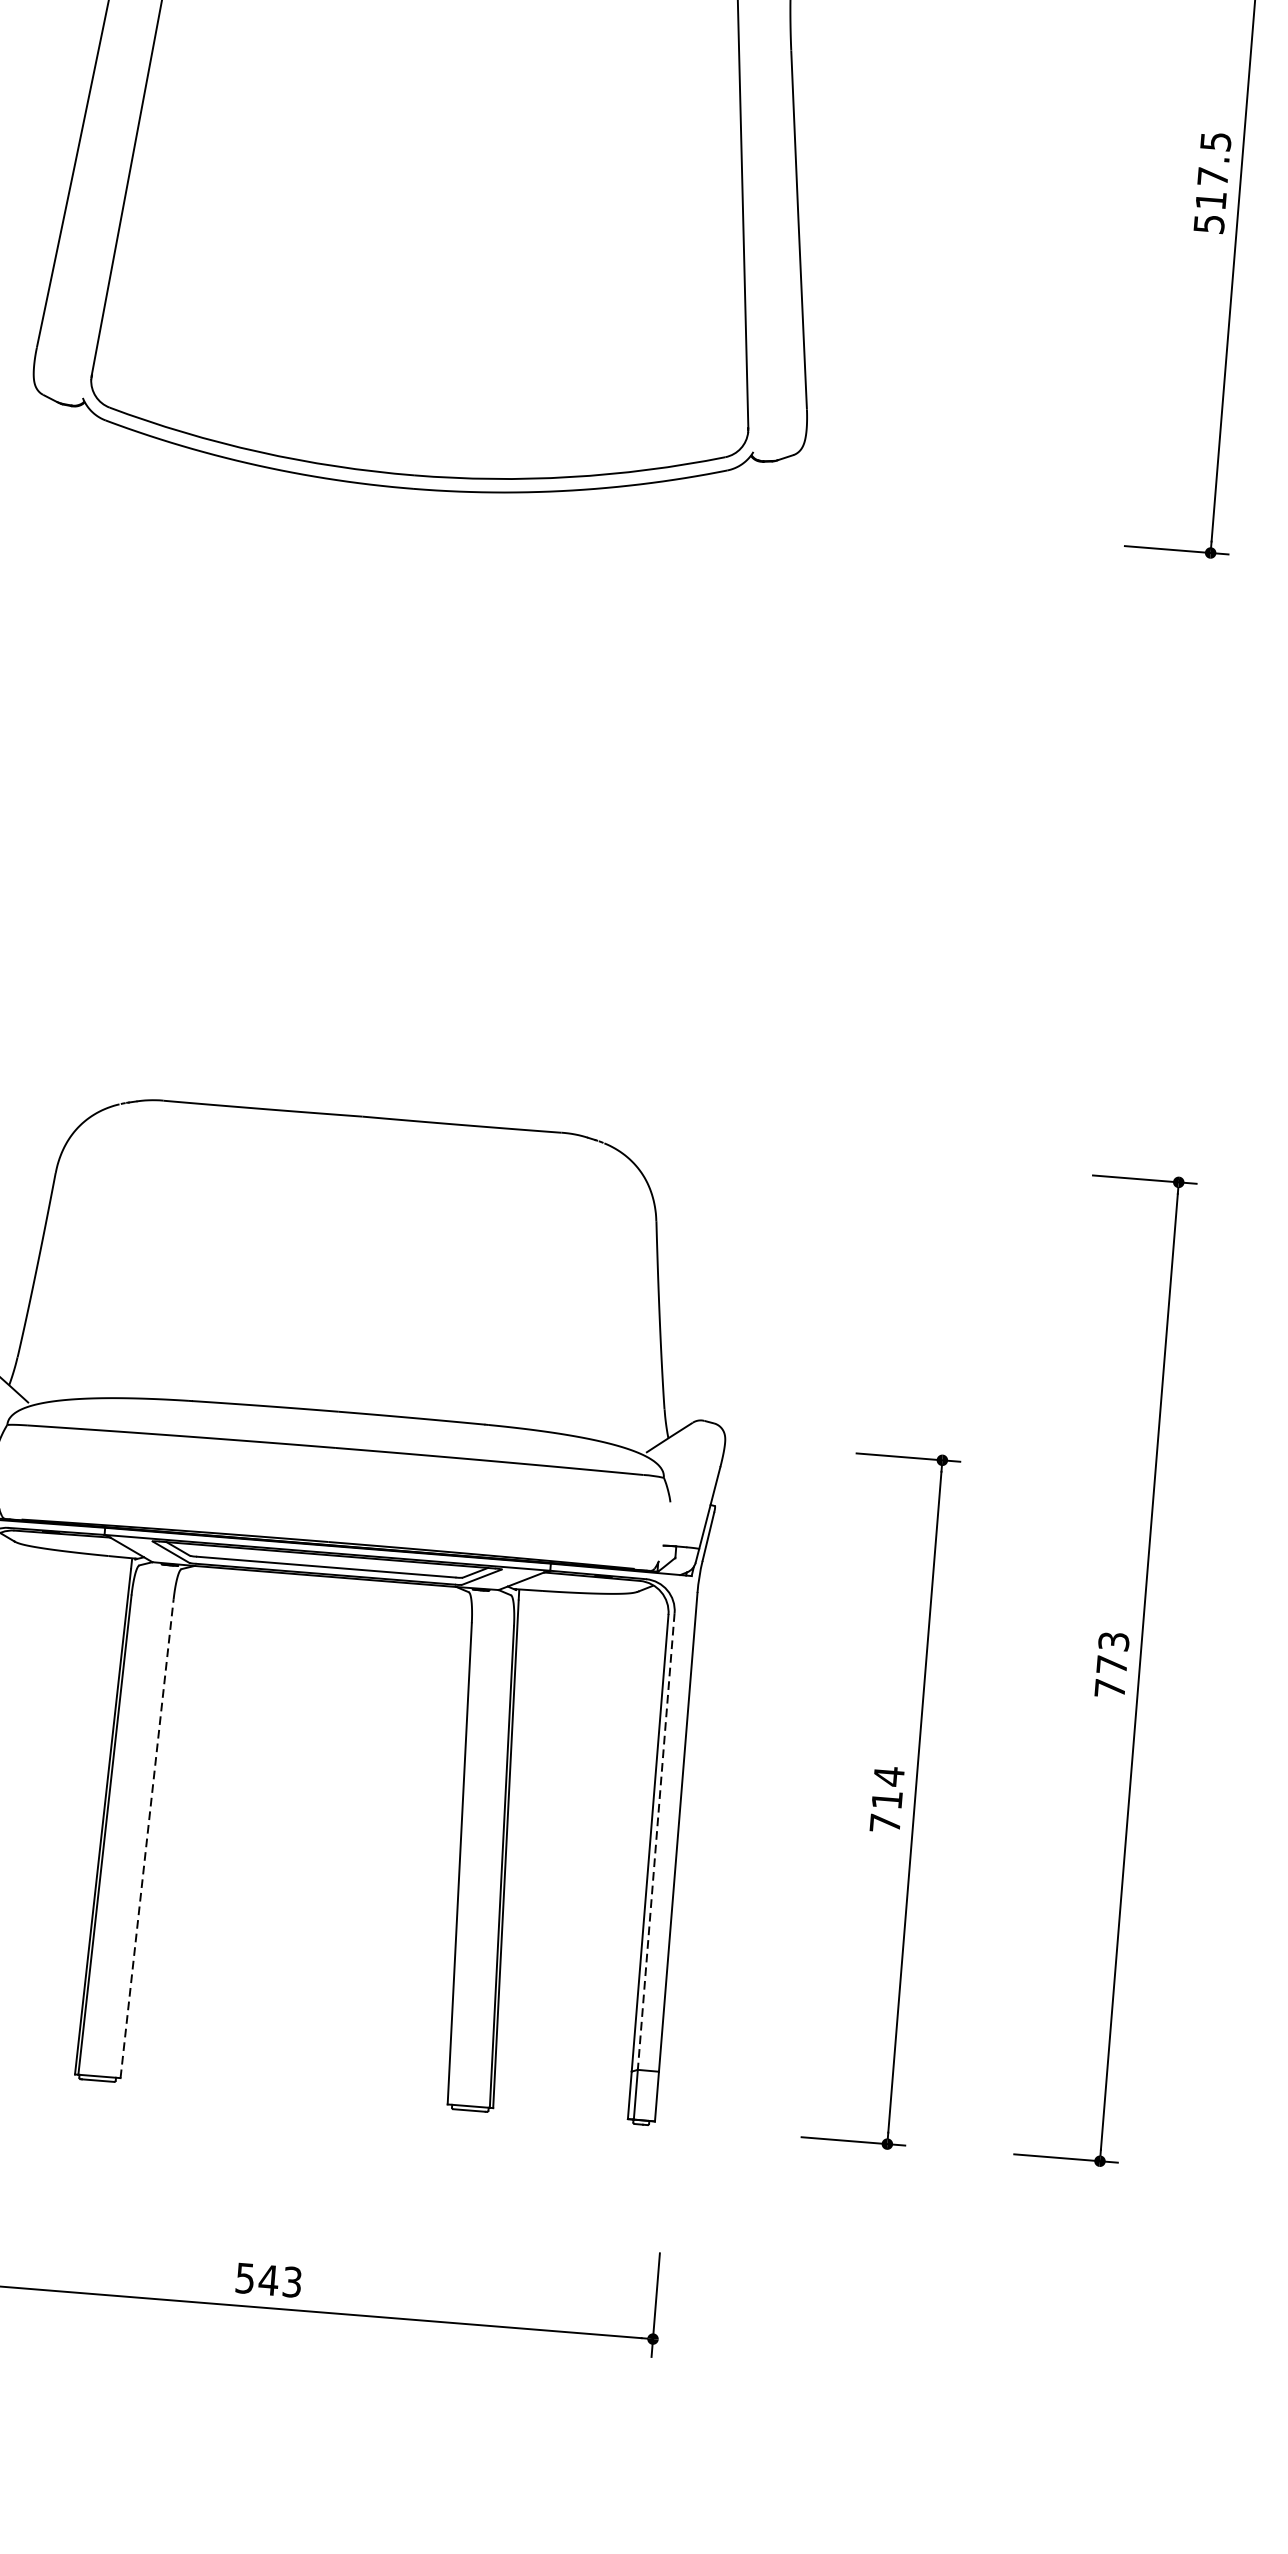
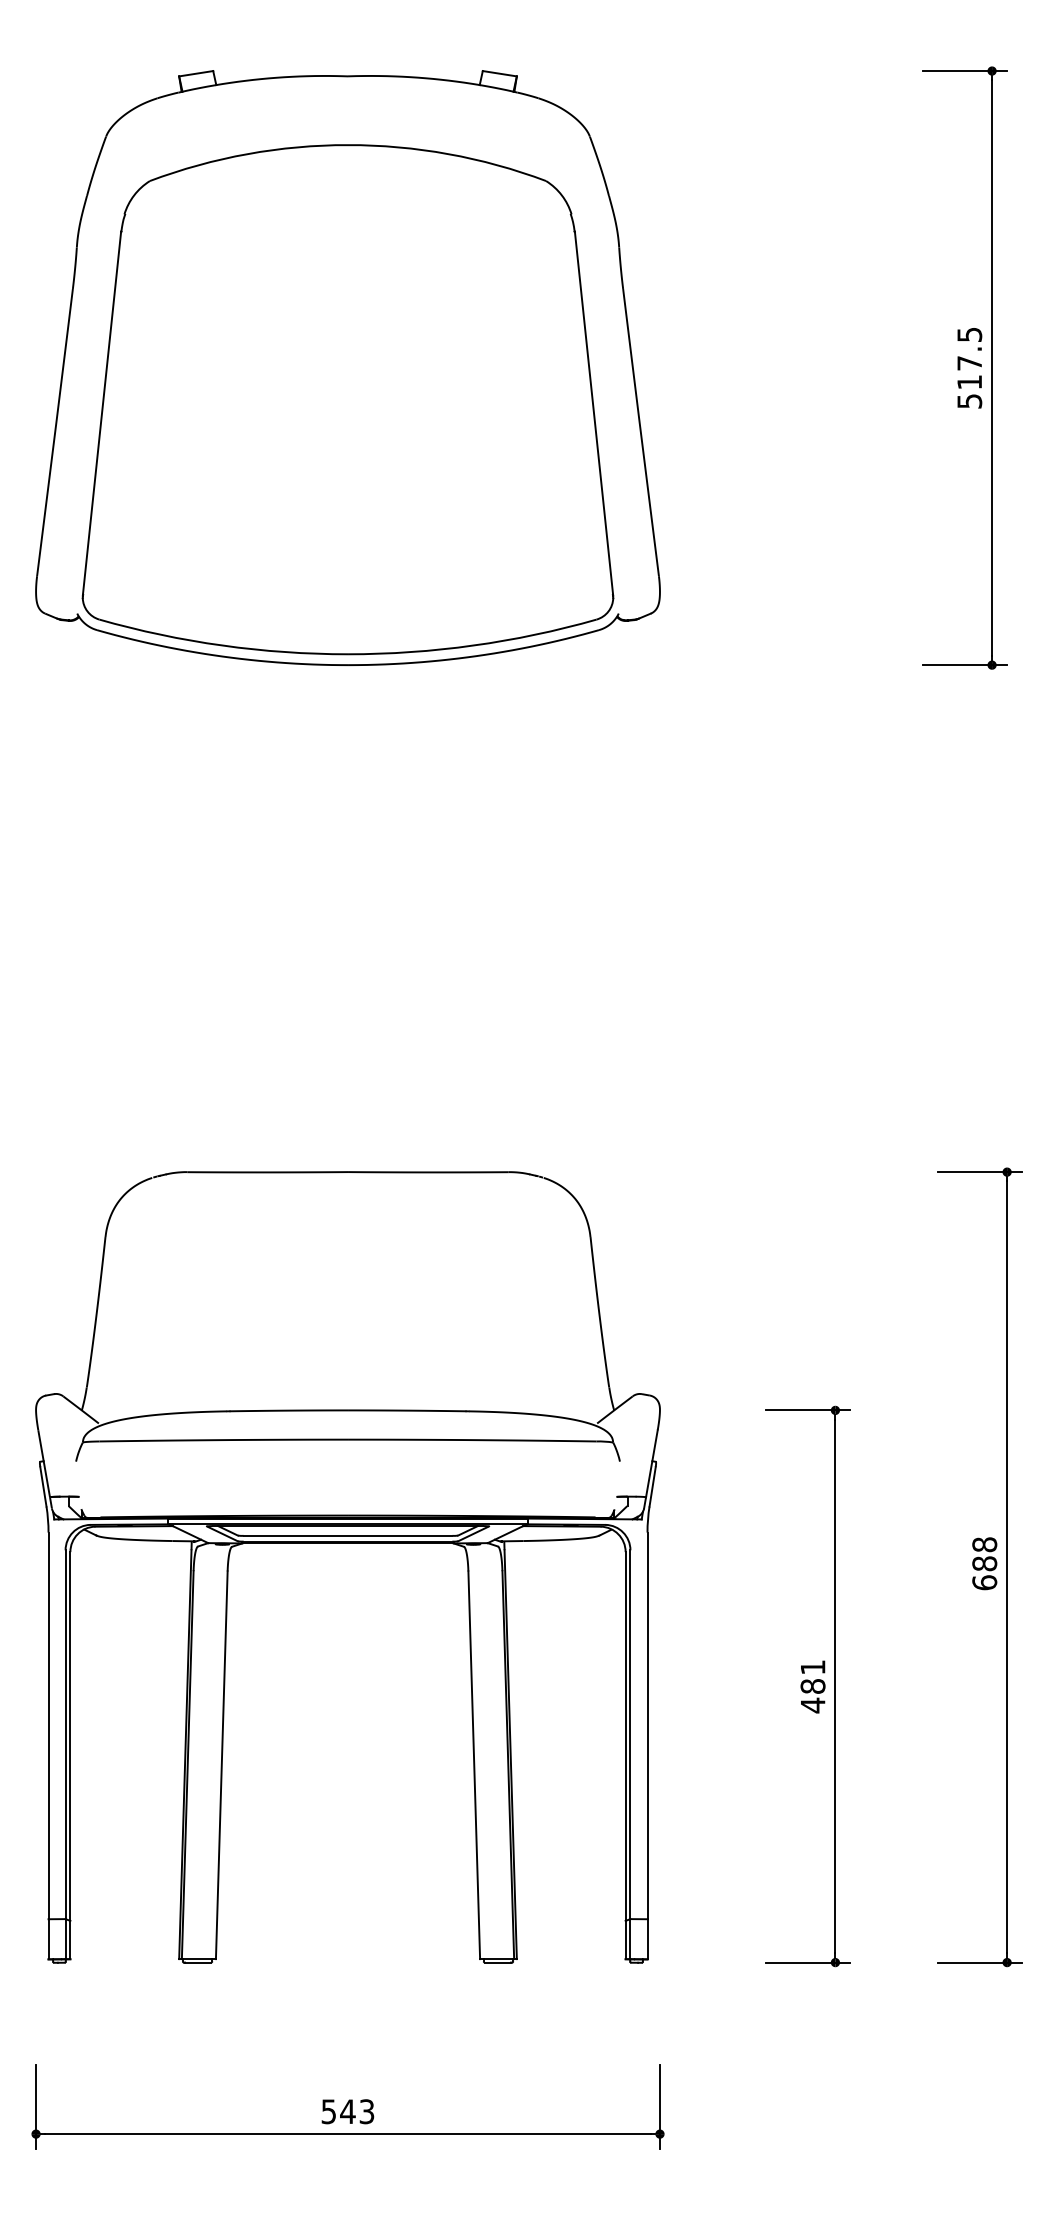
text: (1111, 1664) -> (984, 1563), 773 -> 688
text: (886, 1799) -> (812, 1686), 714 -> 481
line: (146, 1838) -> (221, 1765), dashed -> solid
line: (656, 1842) -> (630, 1735), dashed -> solid

